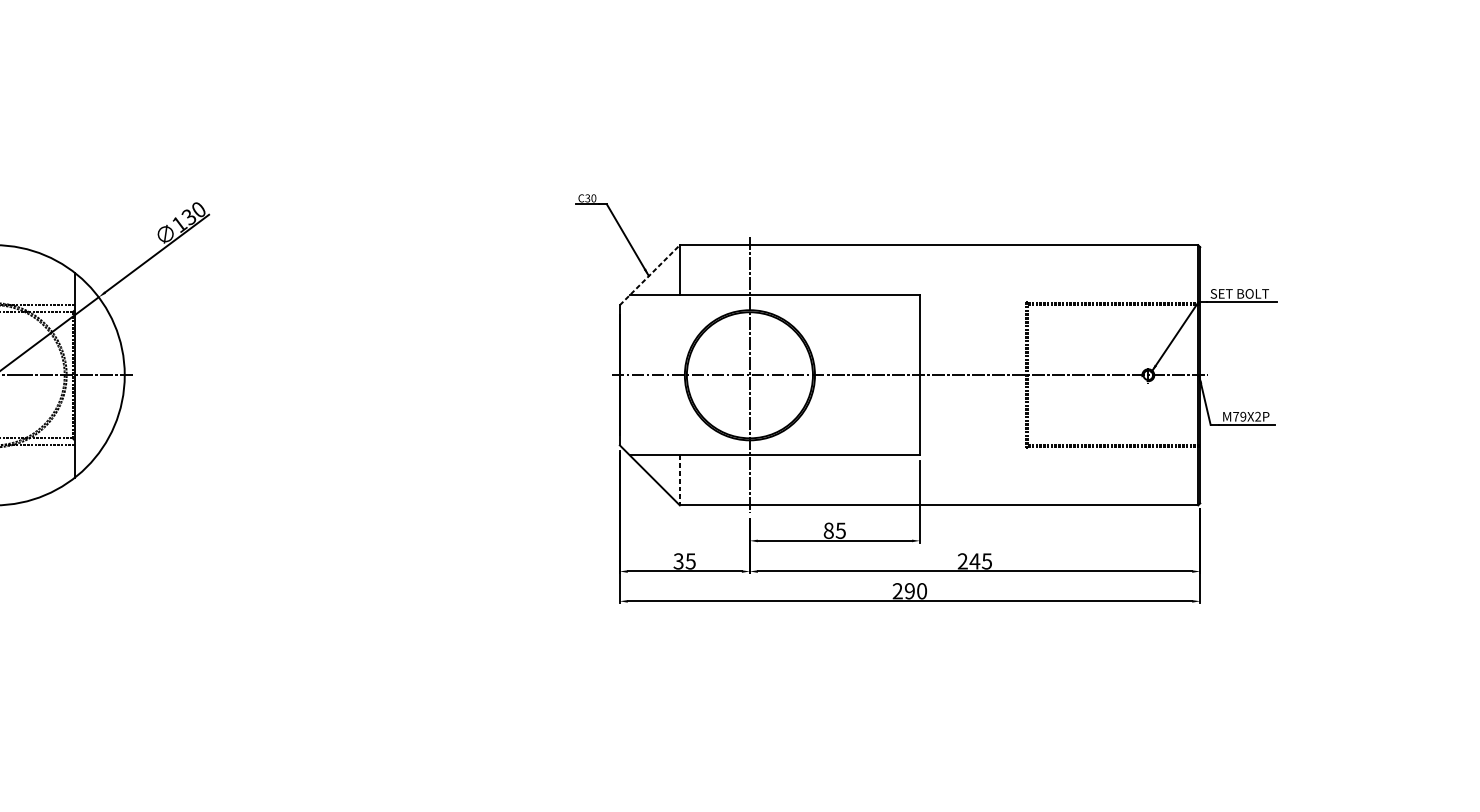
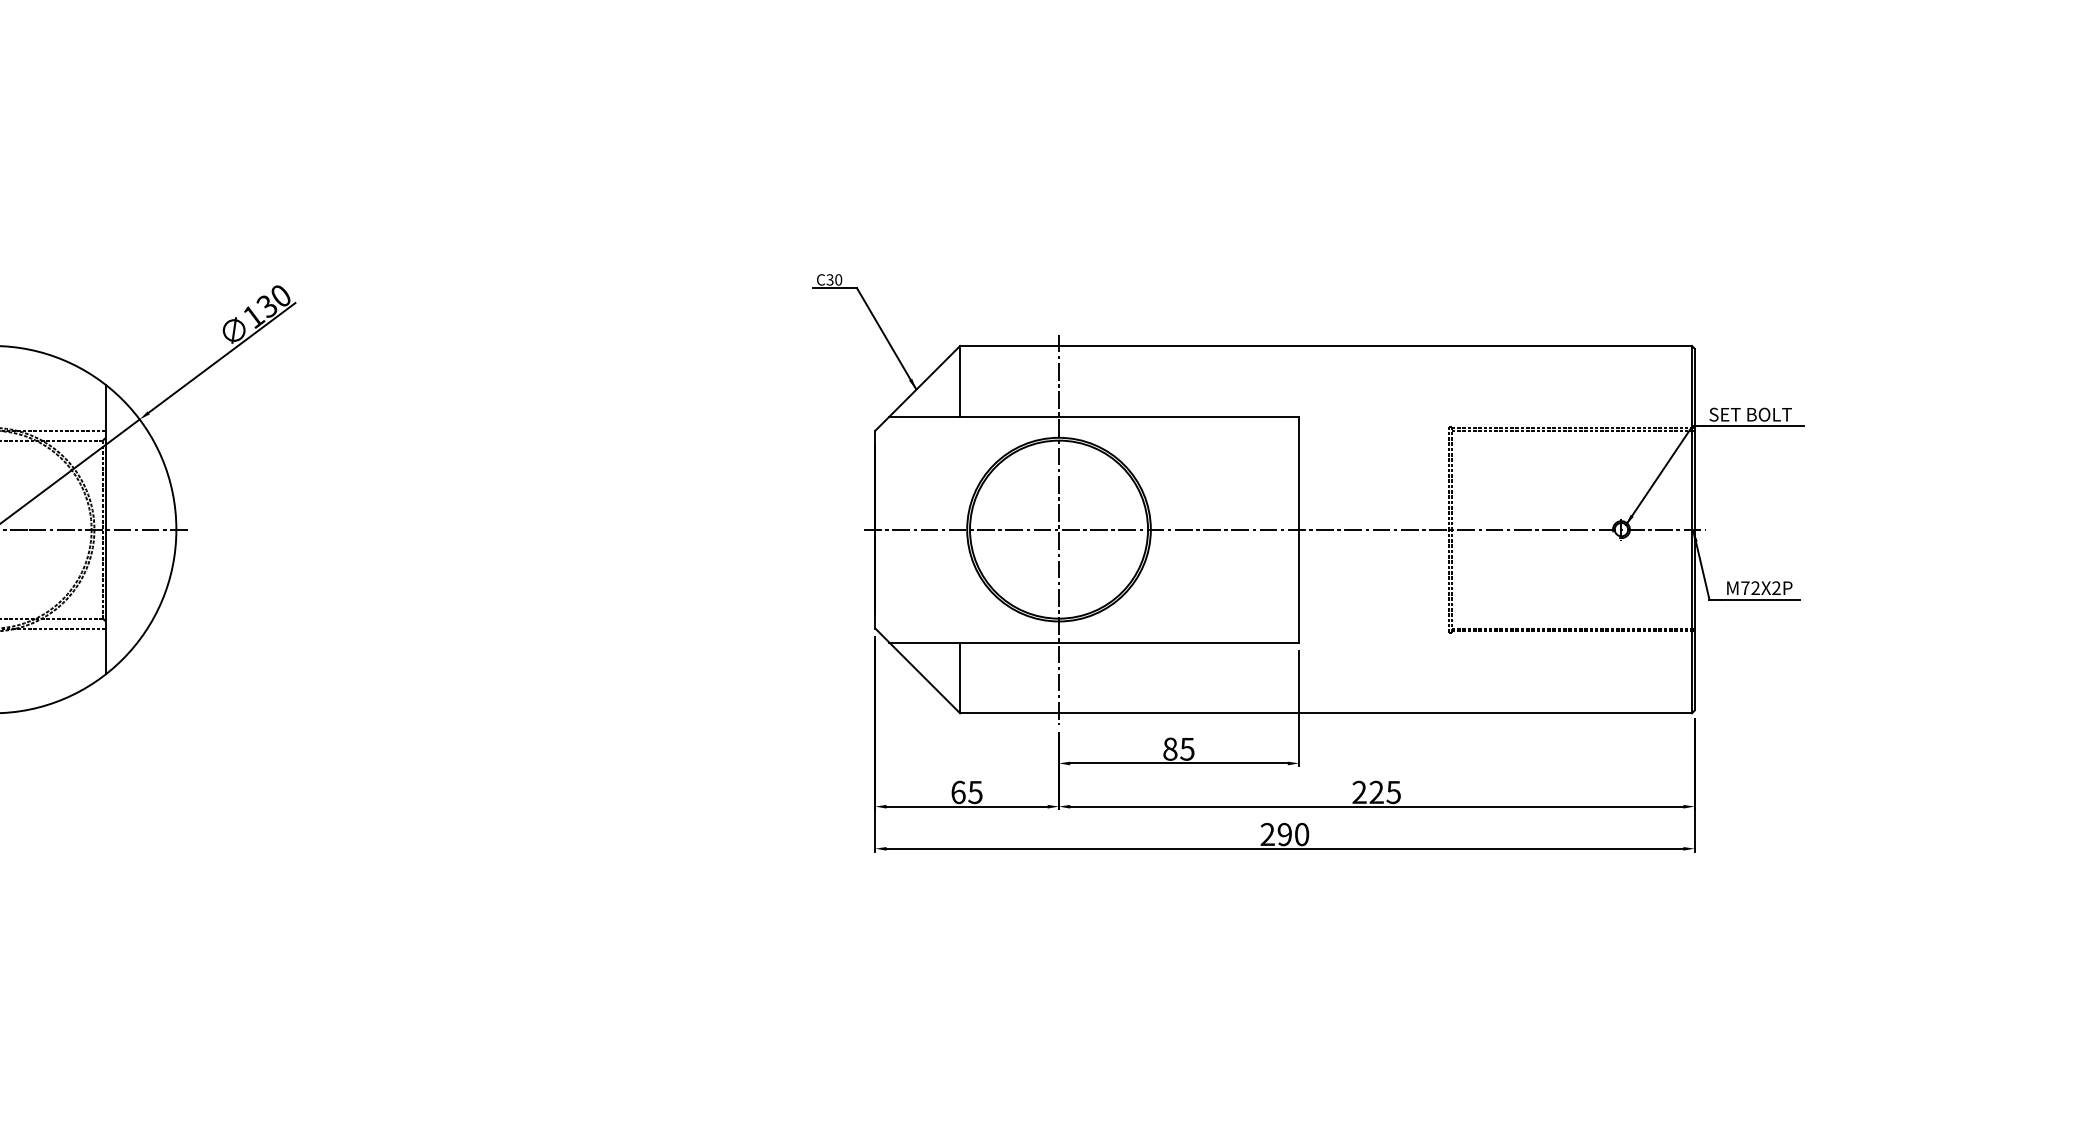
line: (649, 275) -> (917, 388), dashed -> solid
text: (1243, 416) -> (1755, 588), M79X2P -> M72X2P
line: (680, 480) -> (960, 678), dashed -> solid
text: (974, 560) -> (1376, 791), 245 -> 225
text: (678, 561) -> (958, 792), 35 -> 65

